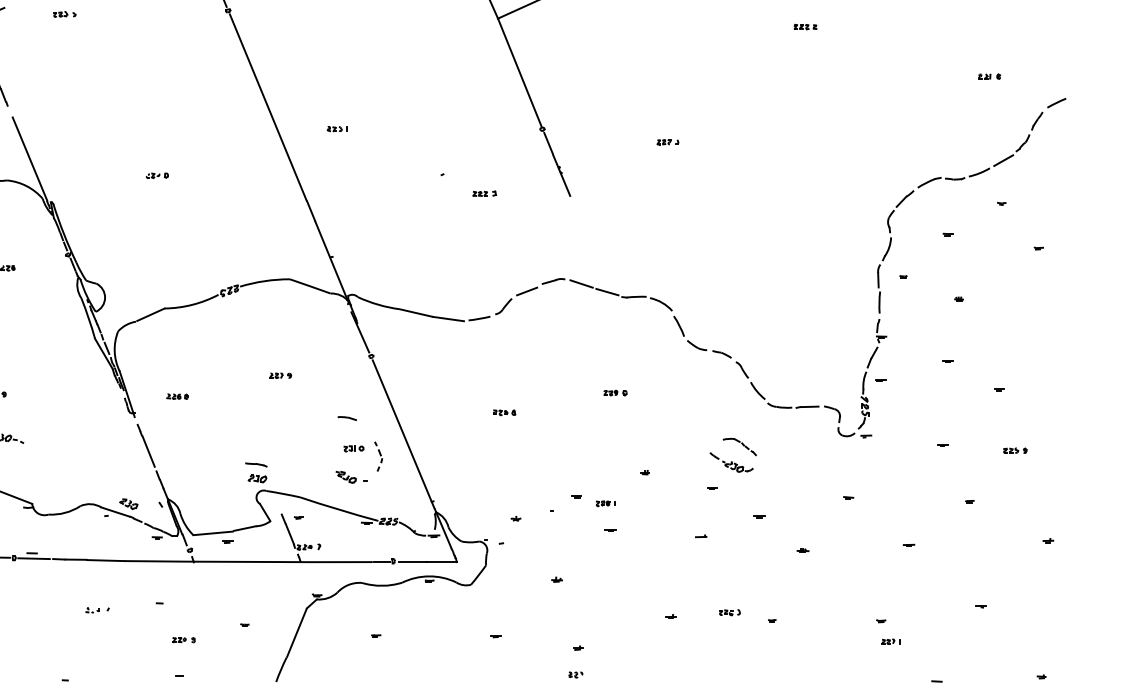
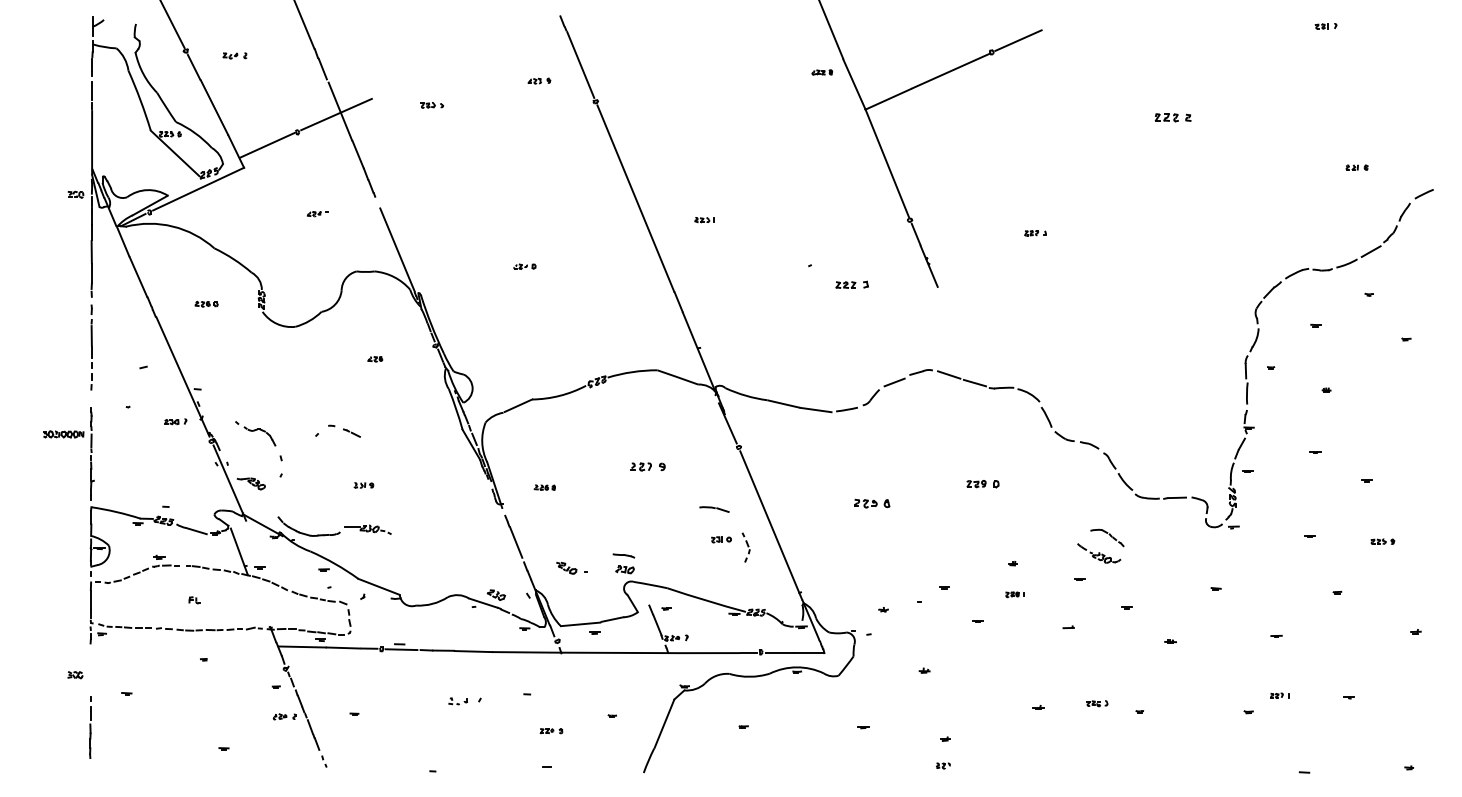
part: (804, 27) -> (1172, 118), size x1.6
part: (484, 193) -> (852, 284), size x1.4
part: (280, 375) -> (648, 466), size x1.6
part: (614, 392) -> (982, 483), size x1.4
part: (503, 412) -> (871, 503), size x1.6
part: (346, 418) -> (714, 509), size x1.6
part: (350, 476) -> (571, 567), moved
part: (604, 503) -> (1014, 594), moved
part: (97, 610) -> (465, 701), size x1.4
part: (890, 641) -> (1279, 695), moved

